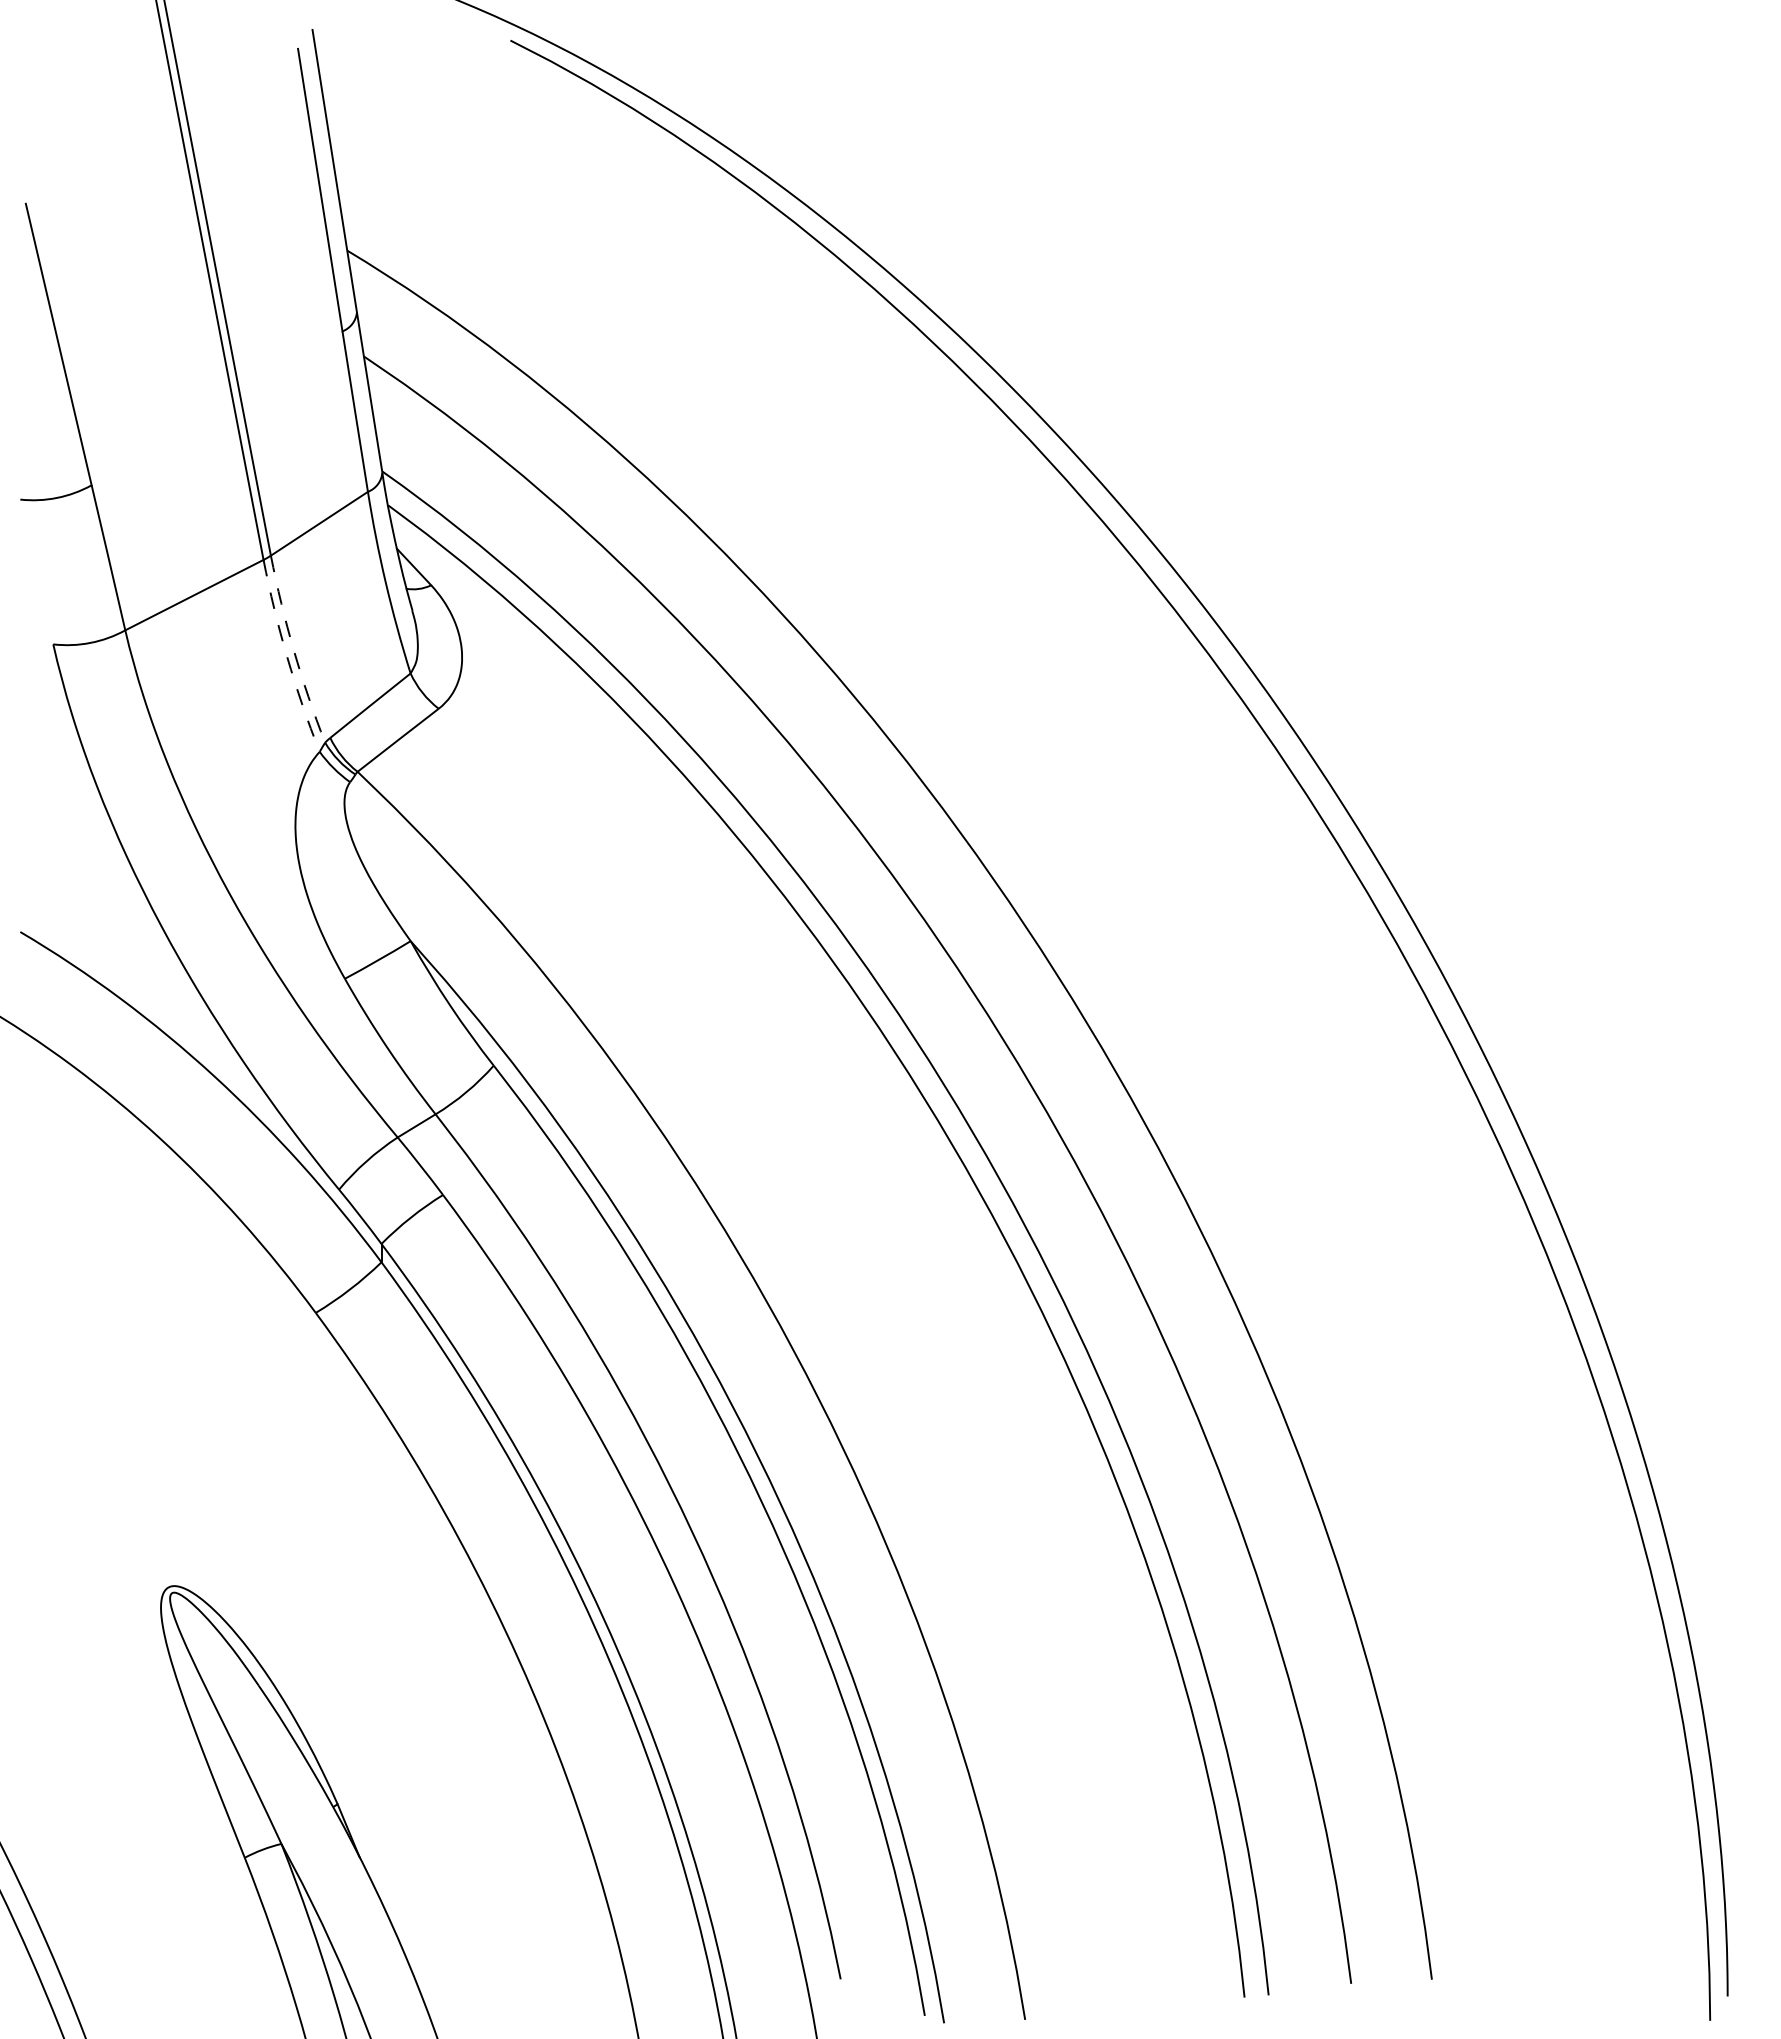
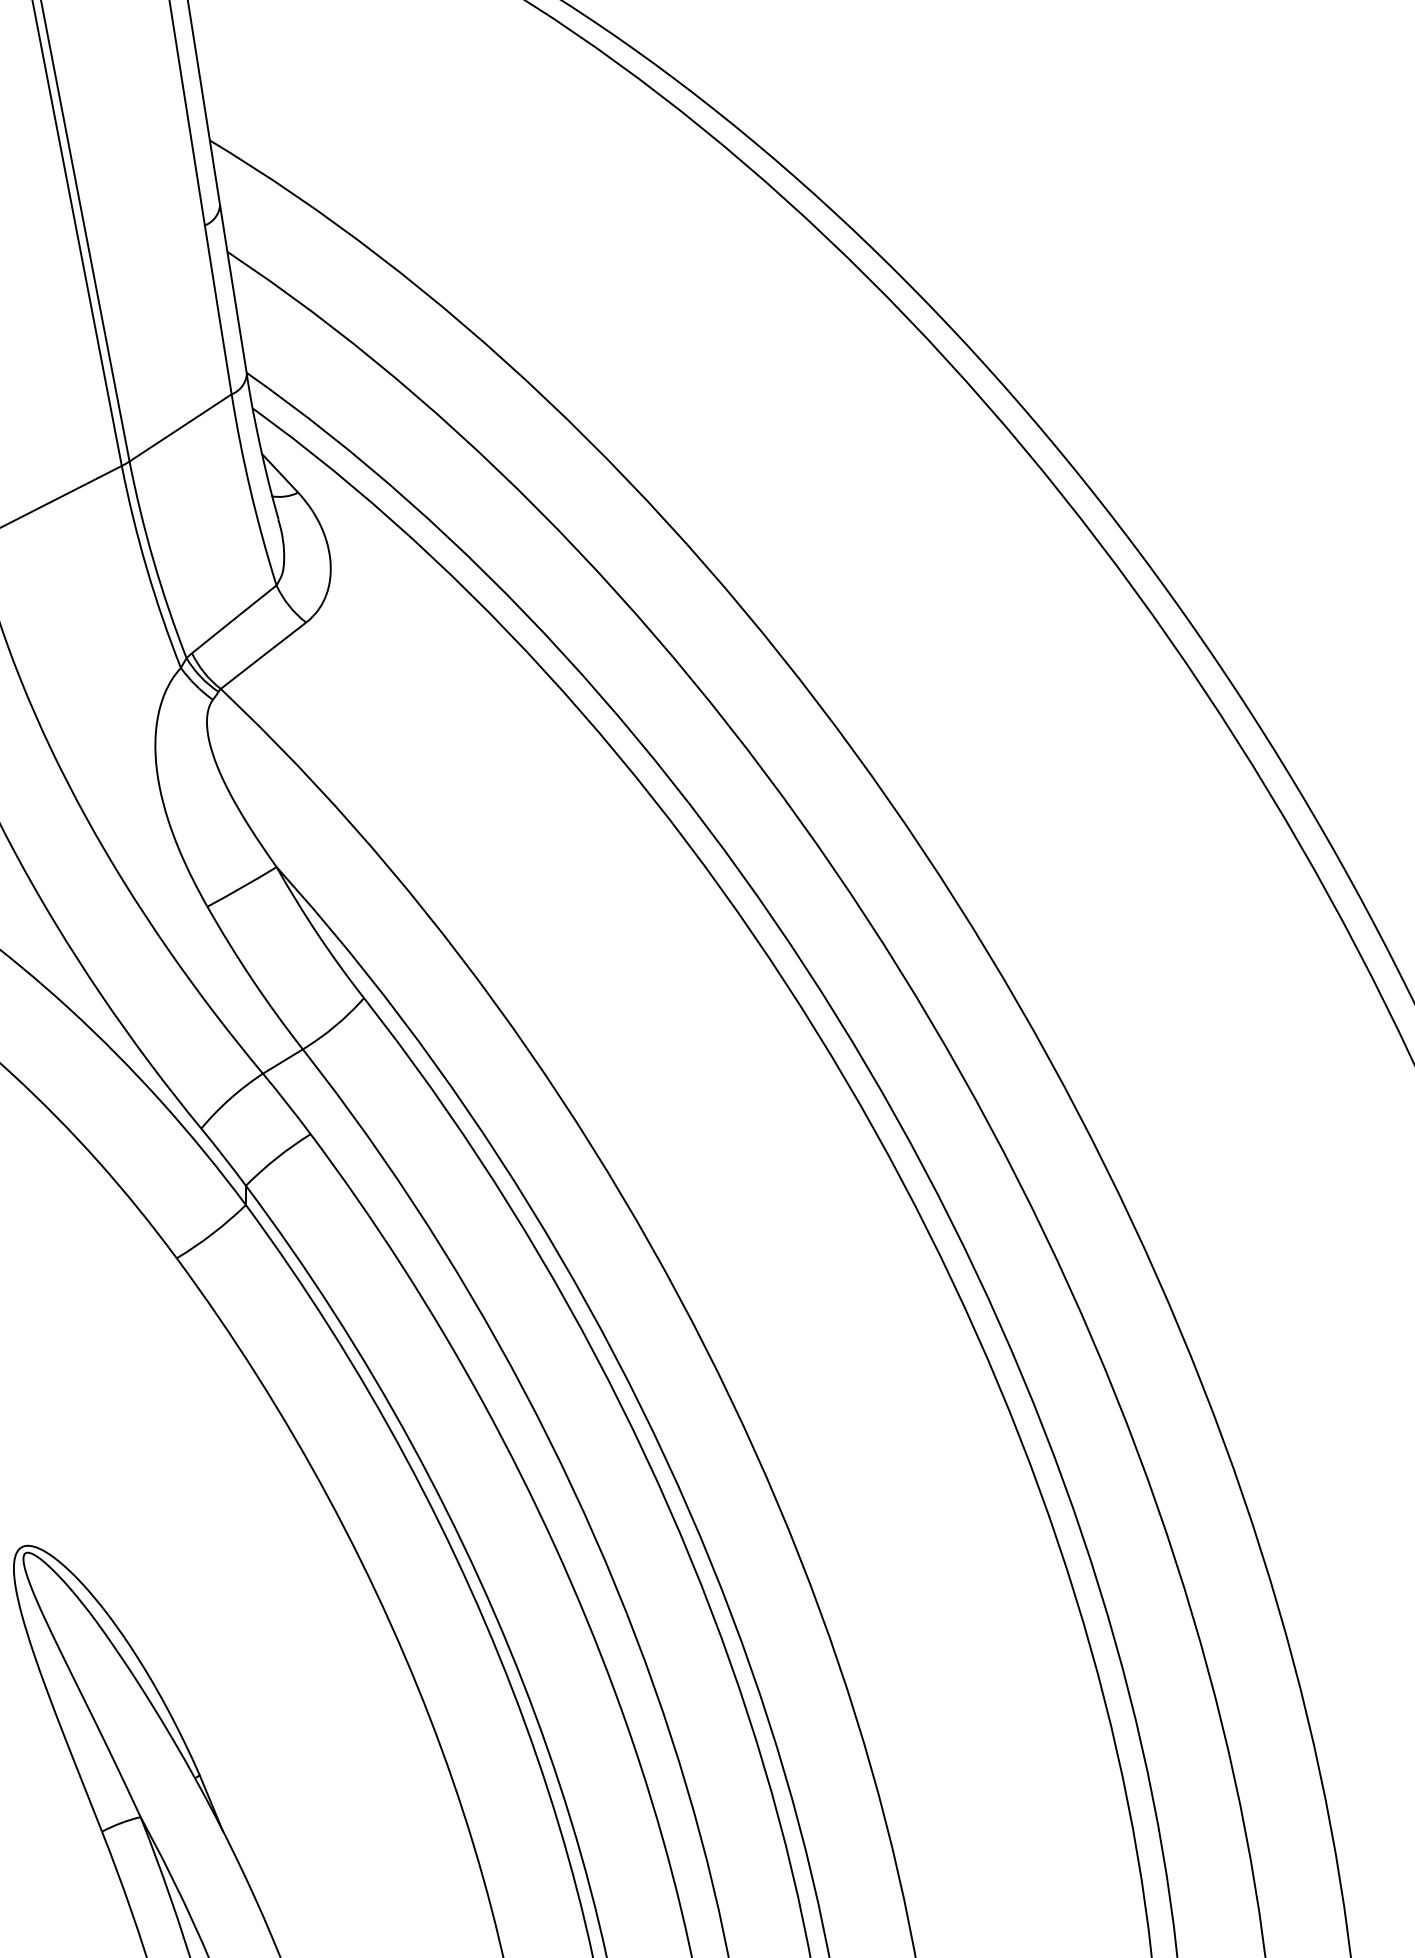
arc: (293, 650) -> (153, 561), dashed -> solid
arc: (287, 657) -> (147, 568), dashed -> solid

